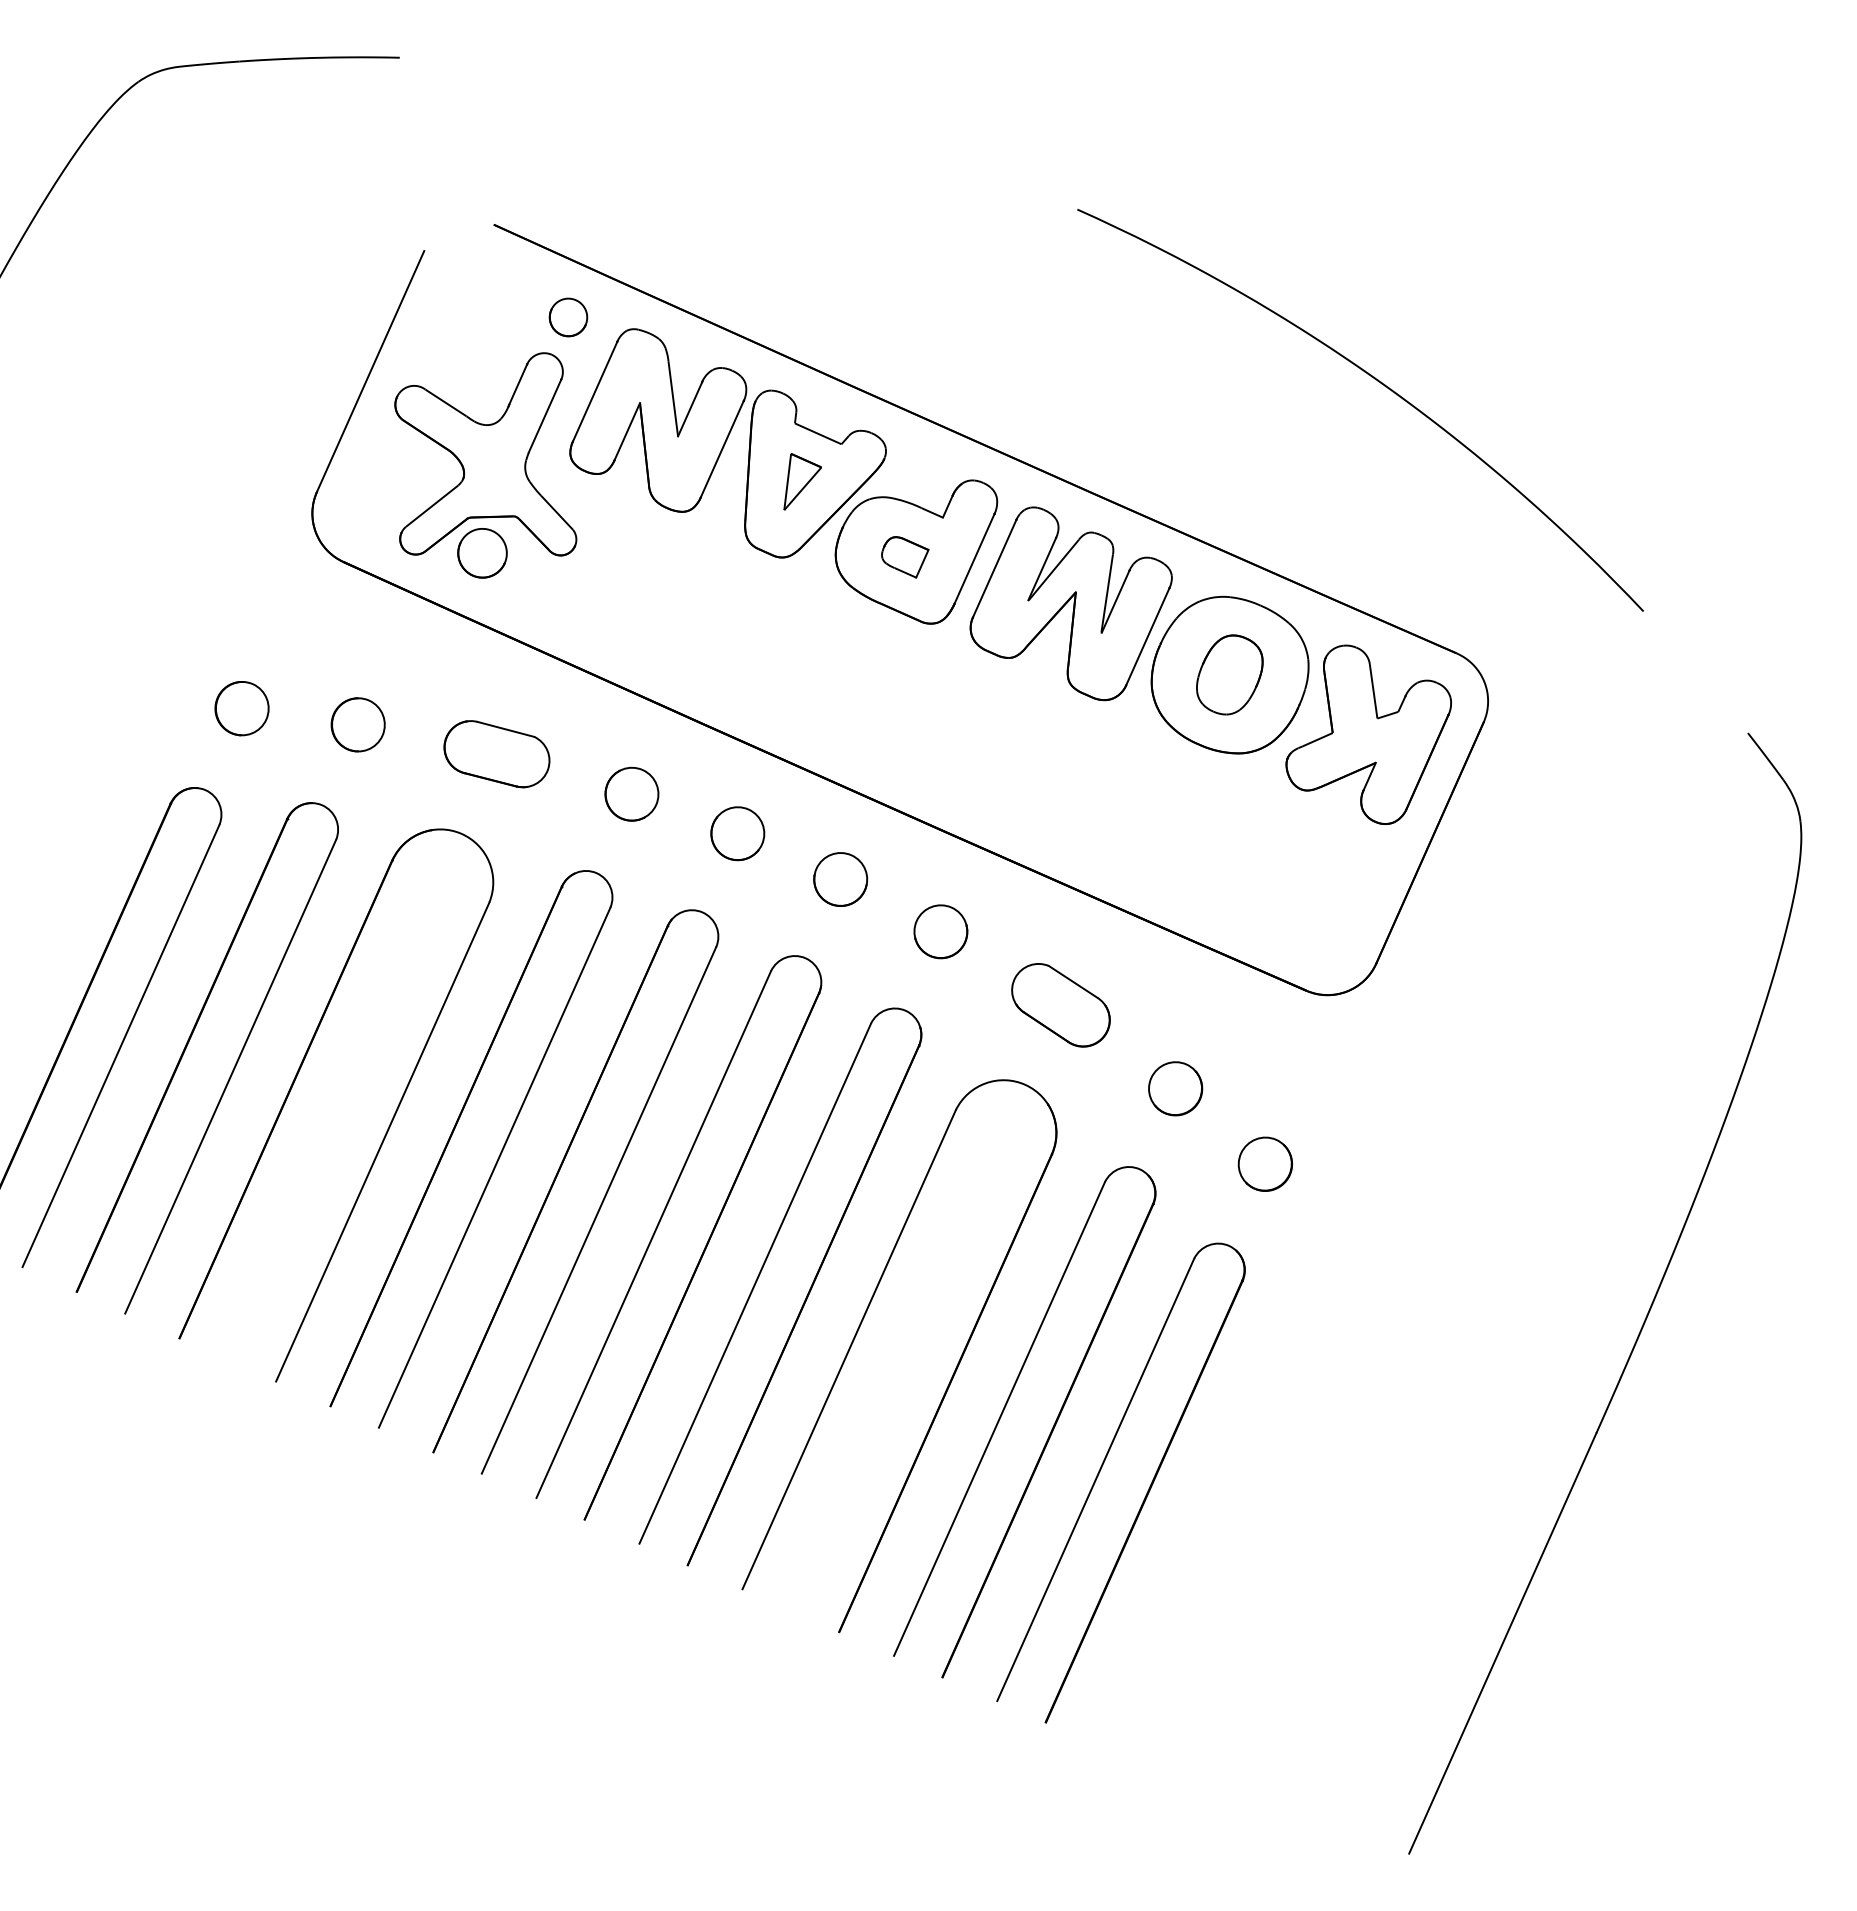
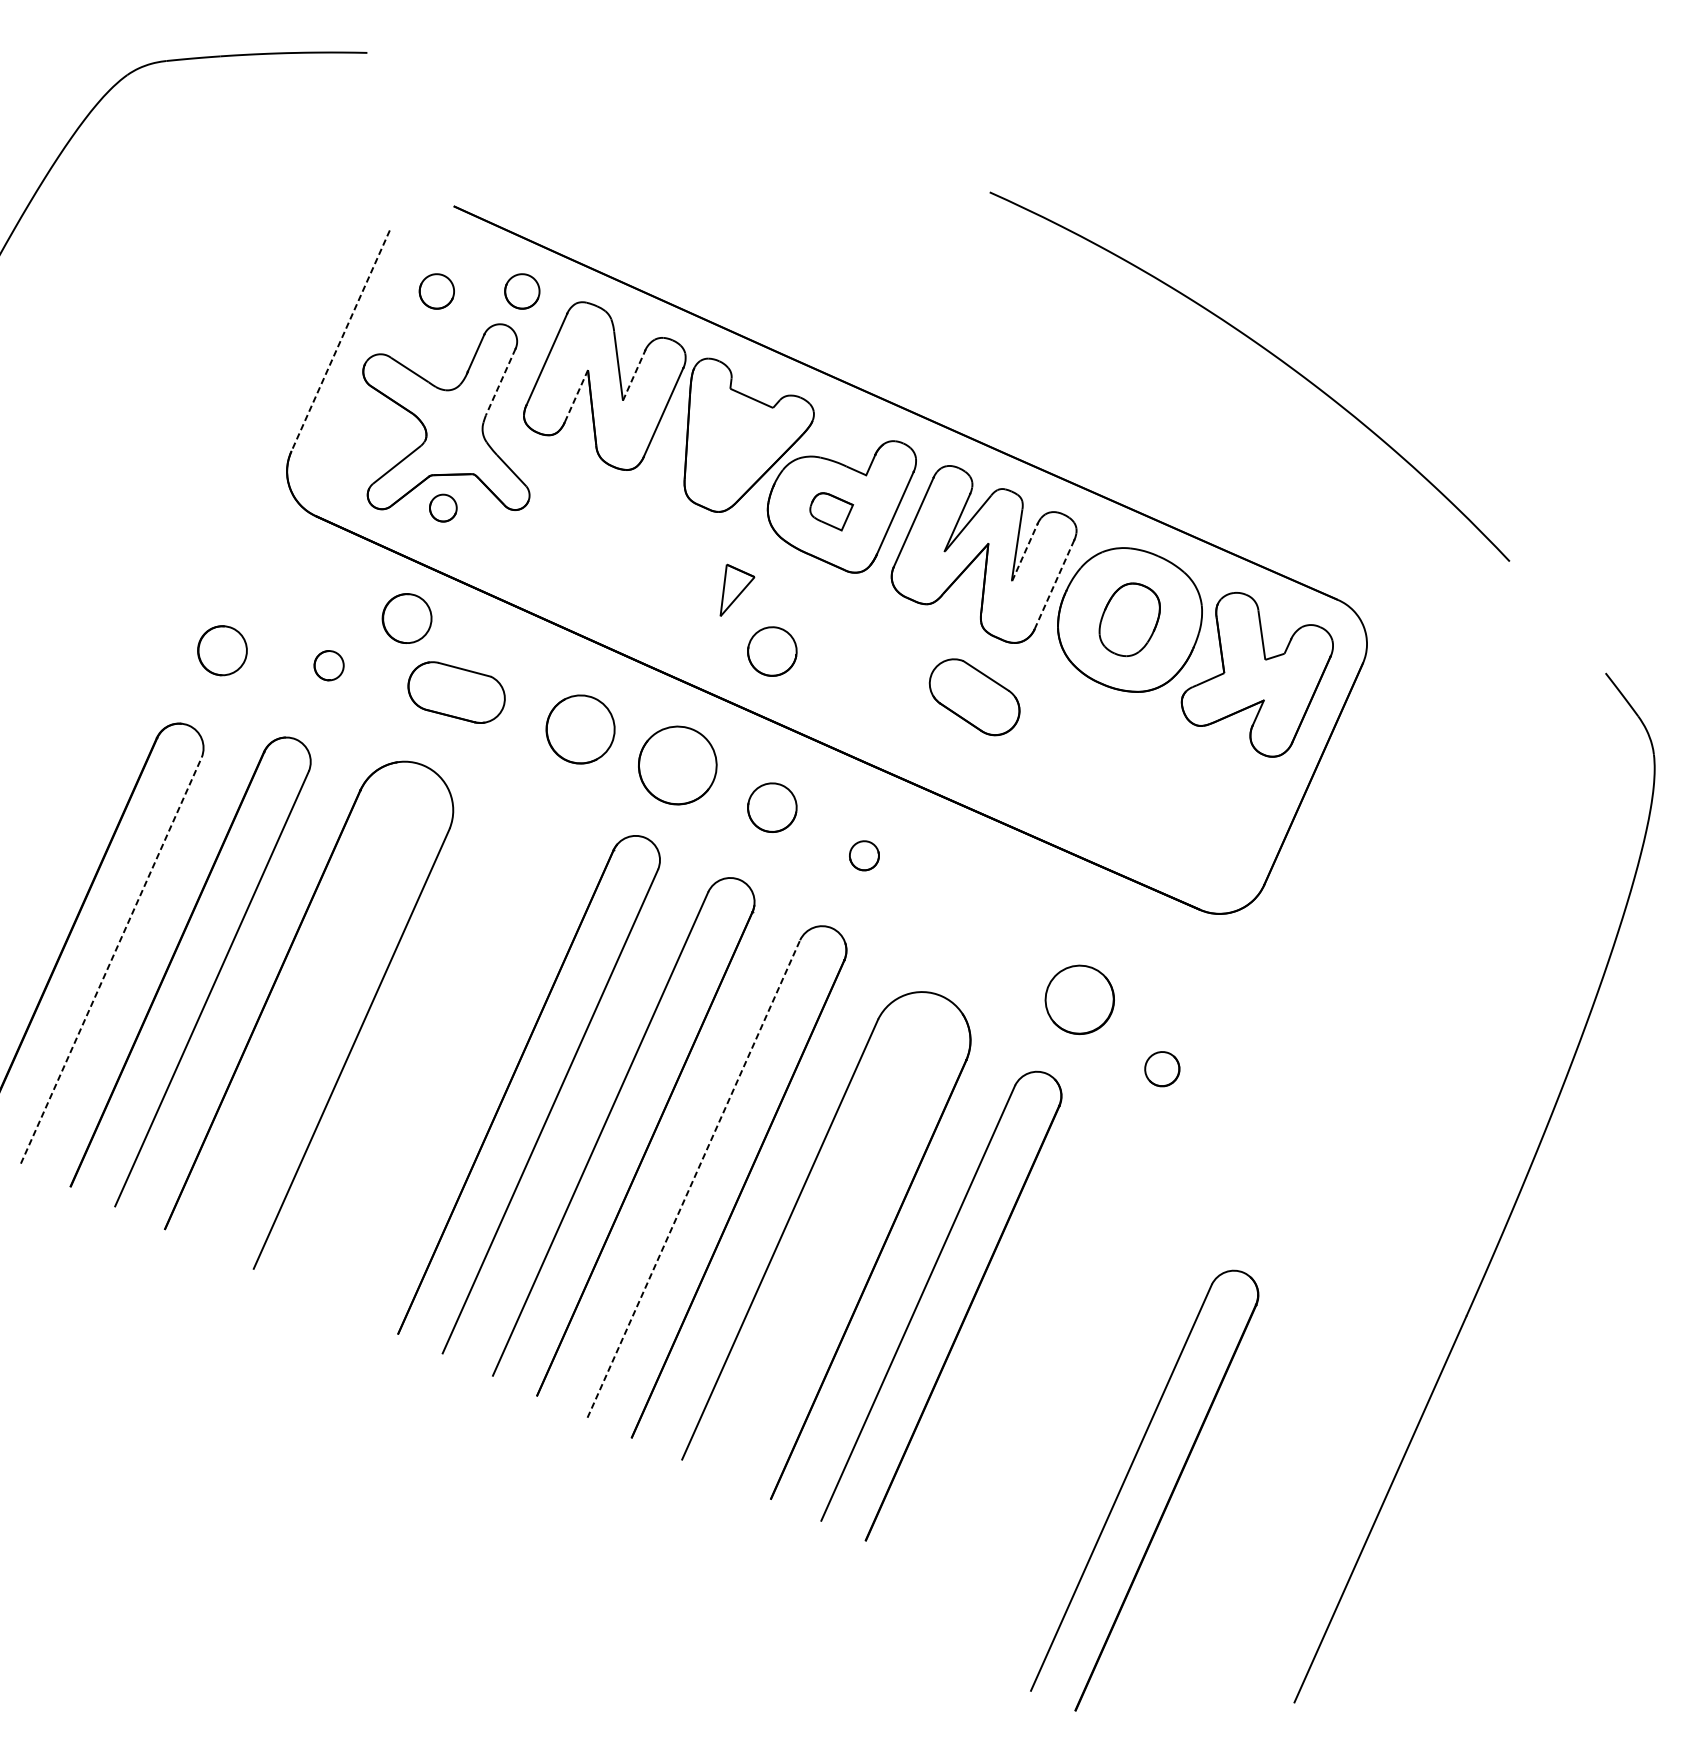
part: (475, 317) -> (436, 291), added
line: (370, 371) -> (340, 341), solid -> dashed
line: (690, 409) -> (634, 375), solid -> dashed
line: (545, 416) -> (501, 382), solid -> dashed
line: (627, 431) -> (576, 396), solid -> dashed
part: (802, 481) -> (737, 590), moved
part: (482, 553) -> (443, 508), size x0.6
line: (1115, 601) -> (1024, 552), solid -> dashed
line: (1147, 636) -> (1054, 584), solid -> dashed
part: (442, 673) -> (406, 618), added
part: (840, 709) -> (772, 651), added
part: (357, 724) -> (328, 665), size x0.6
part: (631, 793) -> (580, 728), size x1.4
part: (737, 833) -> (677, 765), size x1.6
part: (940, 931) -> (864, 855), size x0.6
part: (1060, 1005) -> (974, 697), moved
line: (121, 1045) -> (111, 960), solid -> dashed
part: (1175, 1088) -> (1079, 999), size x1.4
part: (449, 1142) -> (413, 1049), removed
part: (1264, 1163) -> (1161, 1068), size x0.7
line: (755, 1283) -> (694, 1178), solid -> dashed
part: (1099, 1474) -> (1124, 1482), moved

